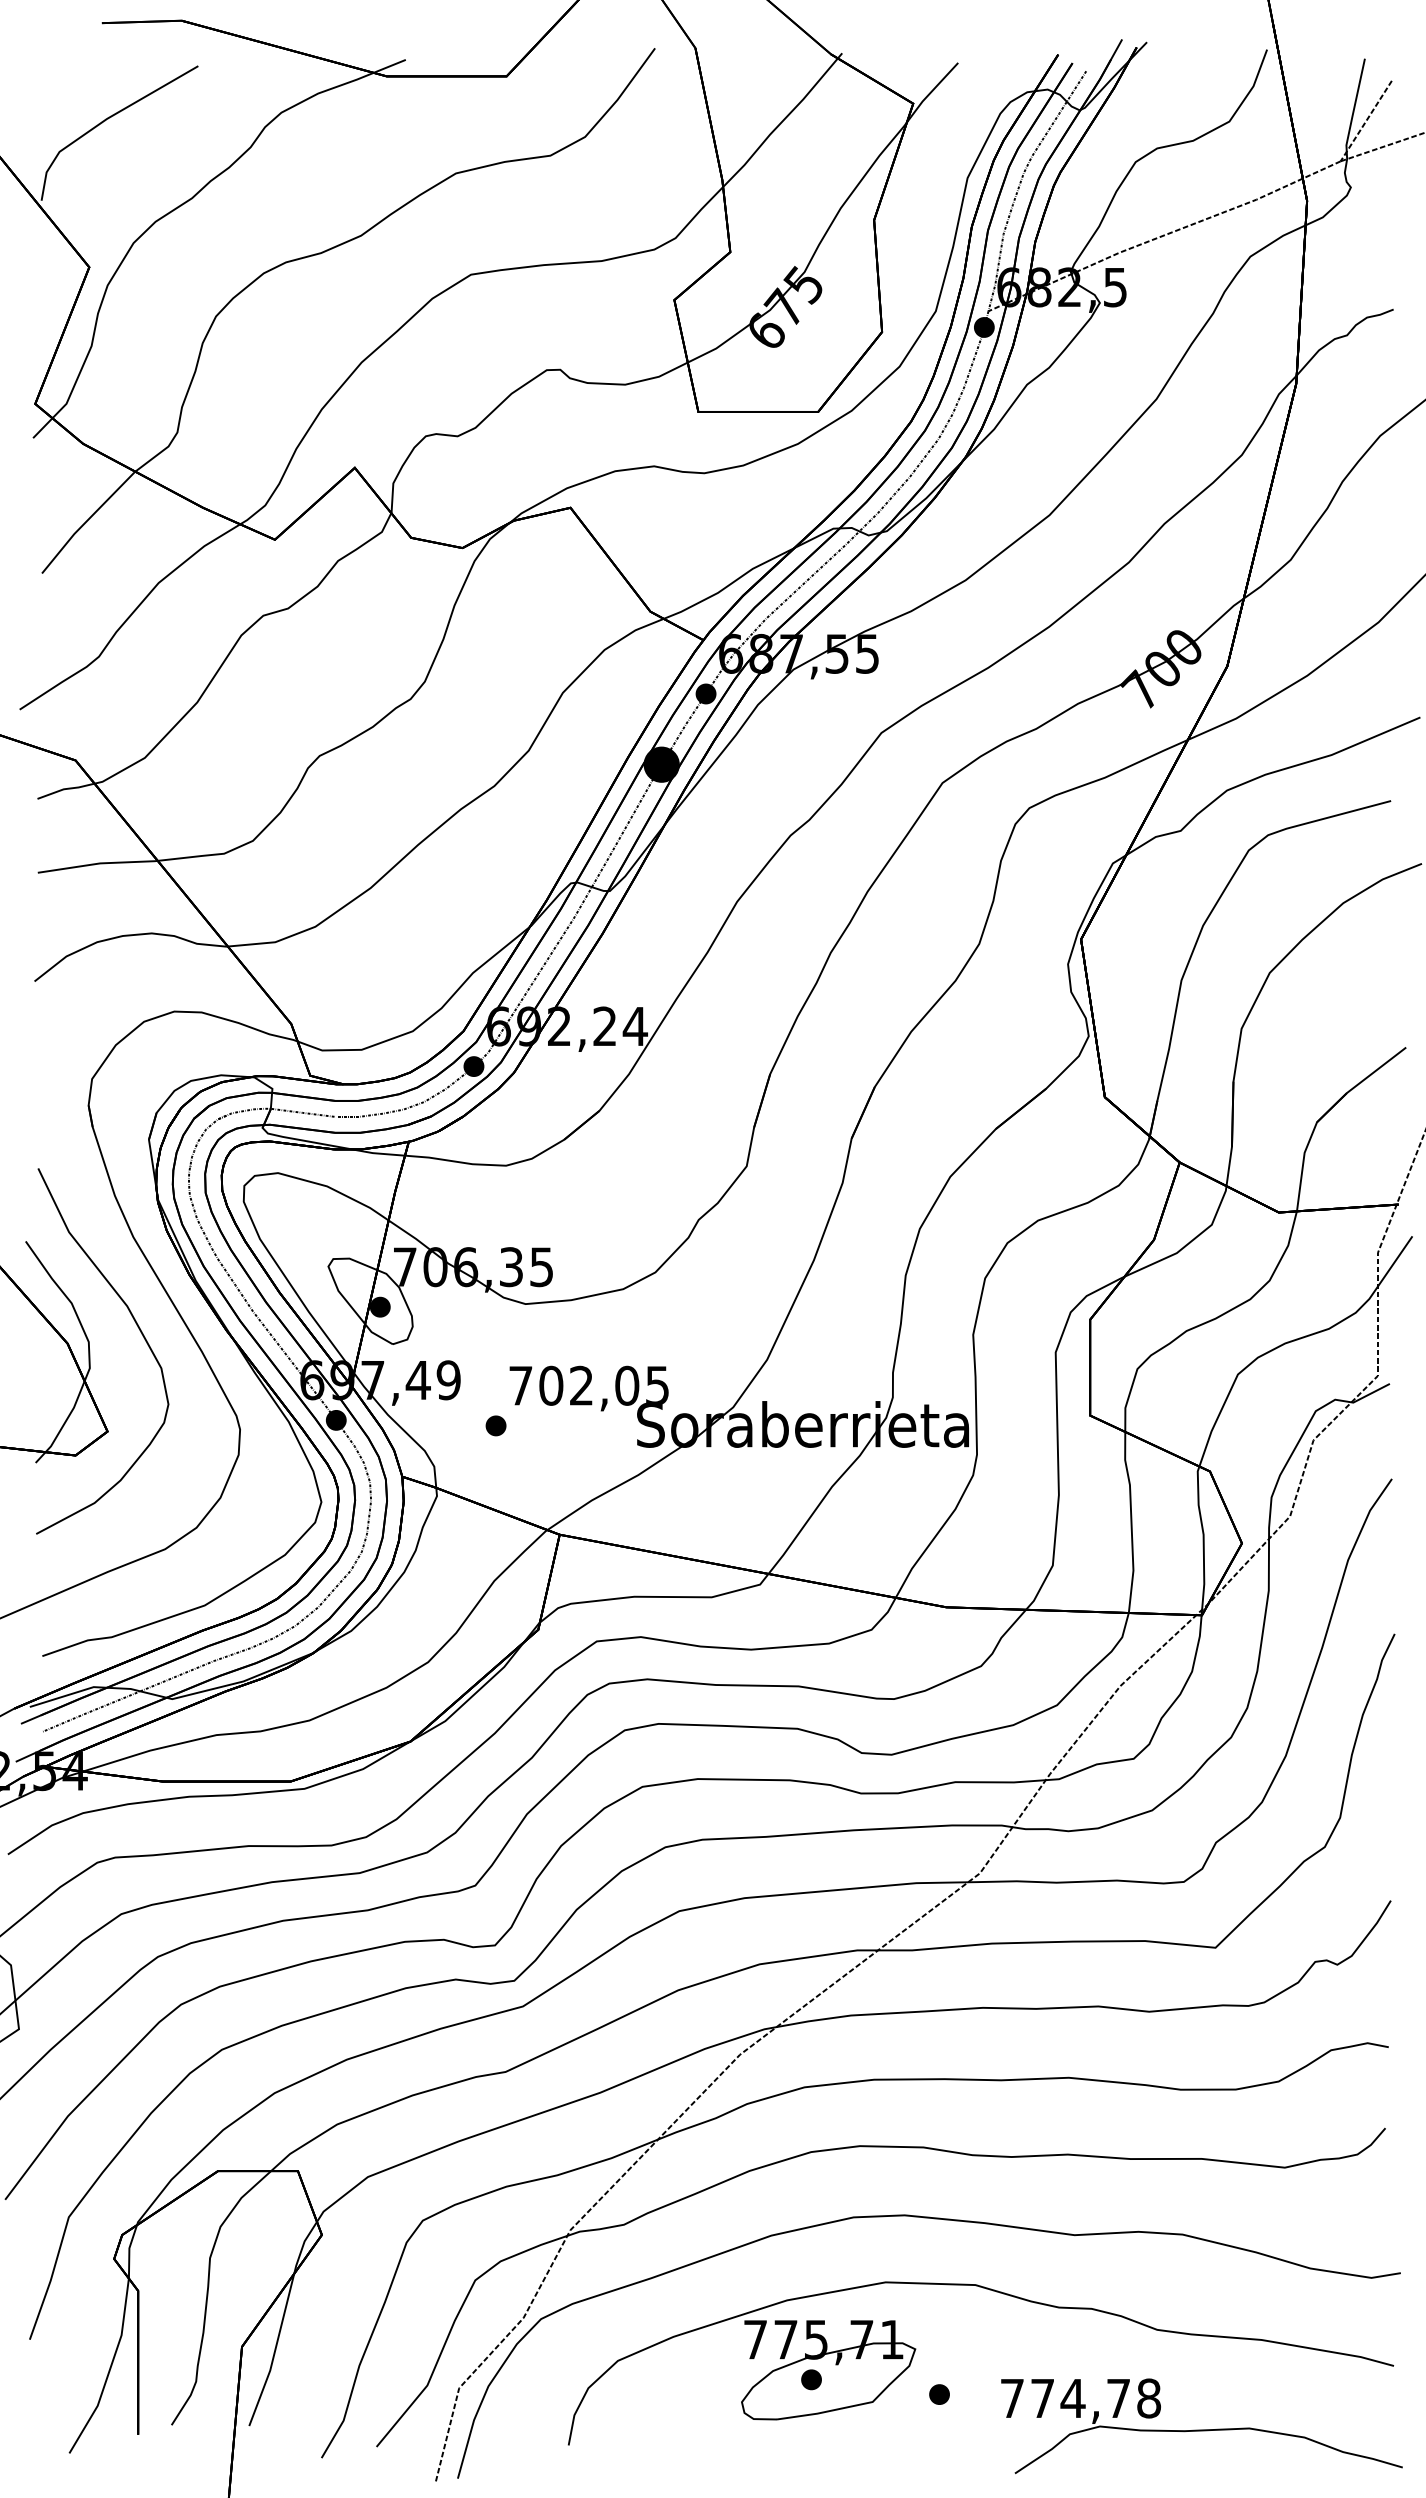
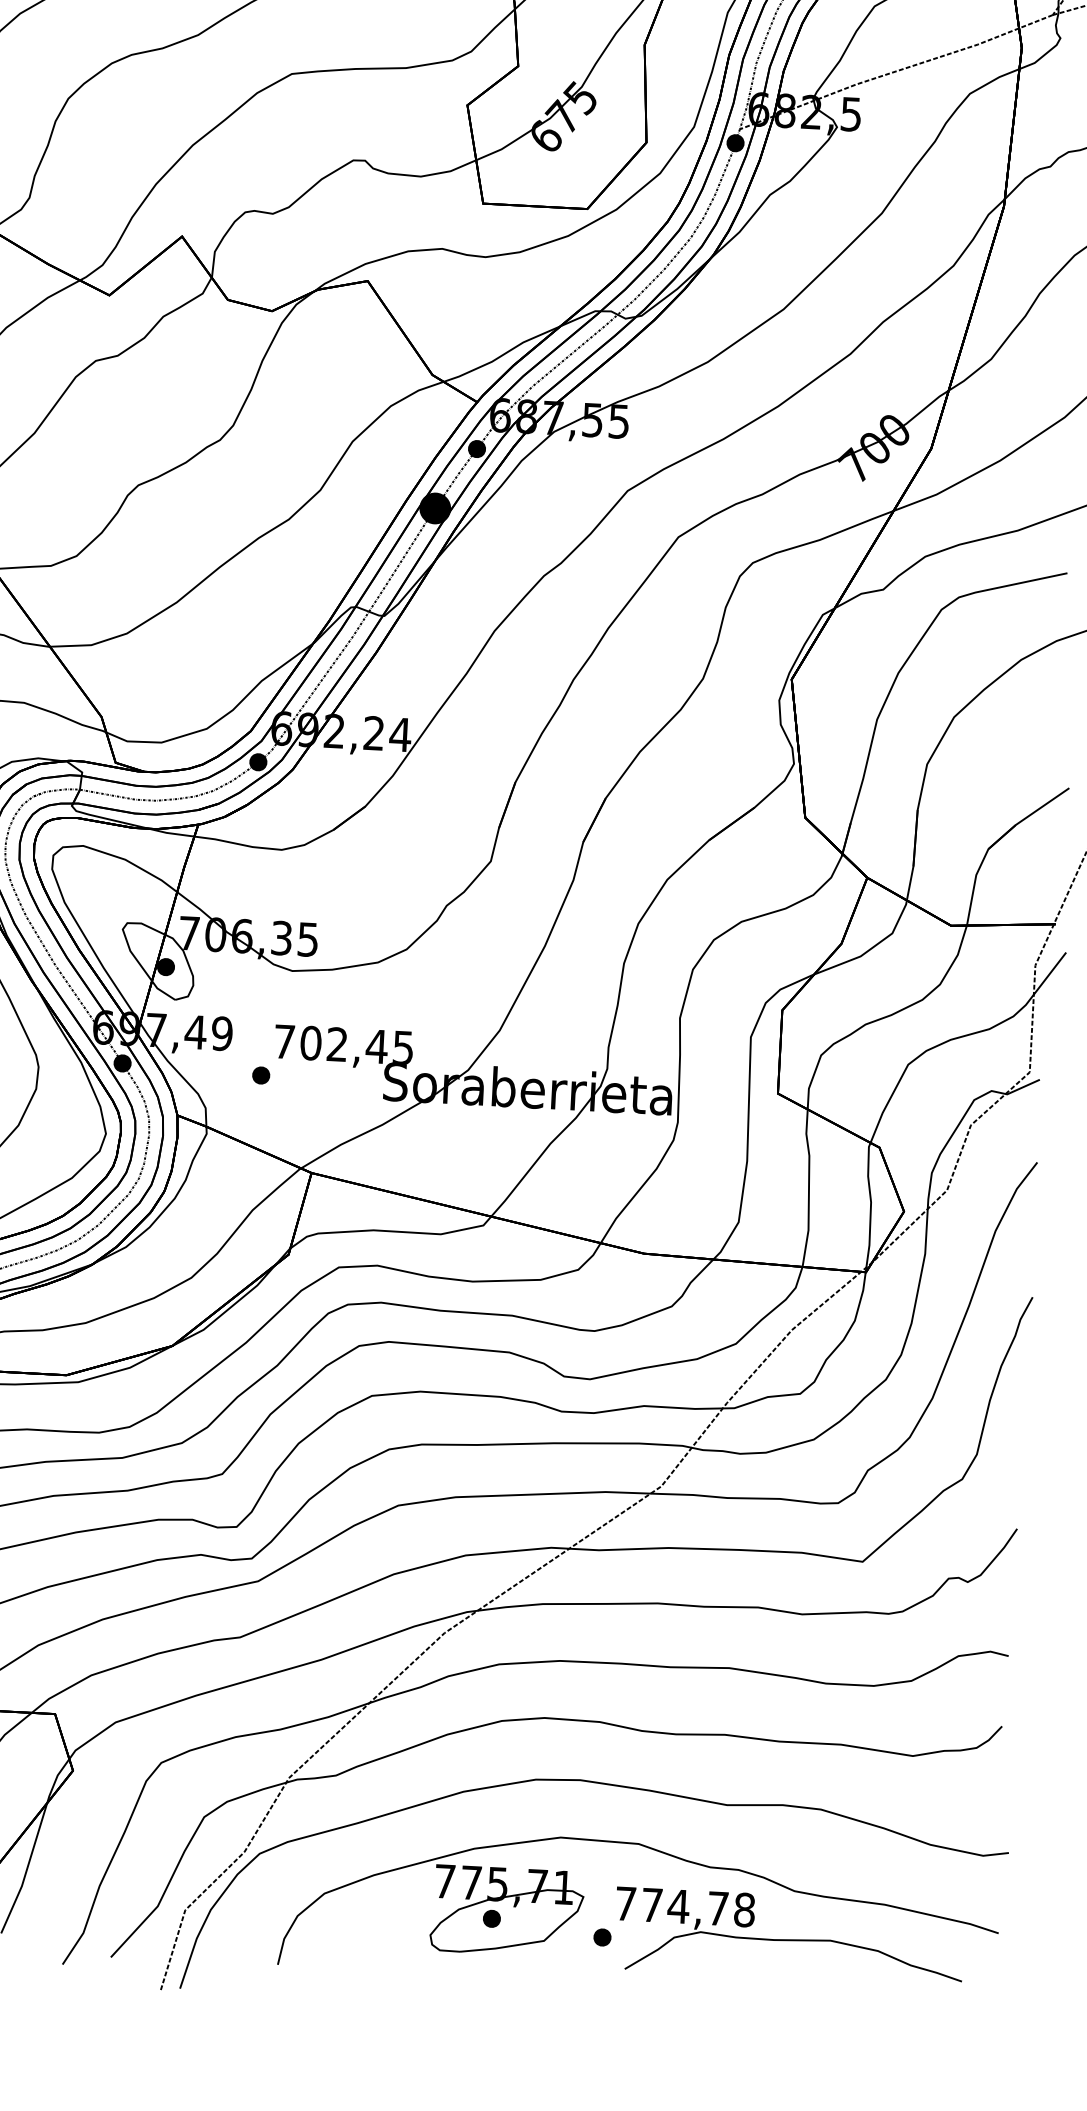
text: (626, 1385) -> (376, 1046), 702,05 -> 702,45
part: (1201, 2426) -> (788, 1936), moved

